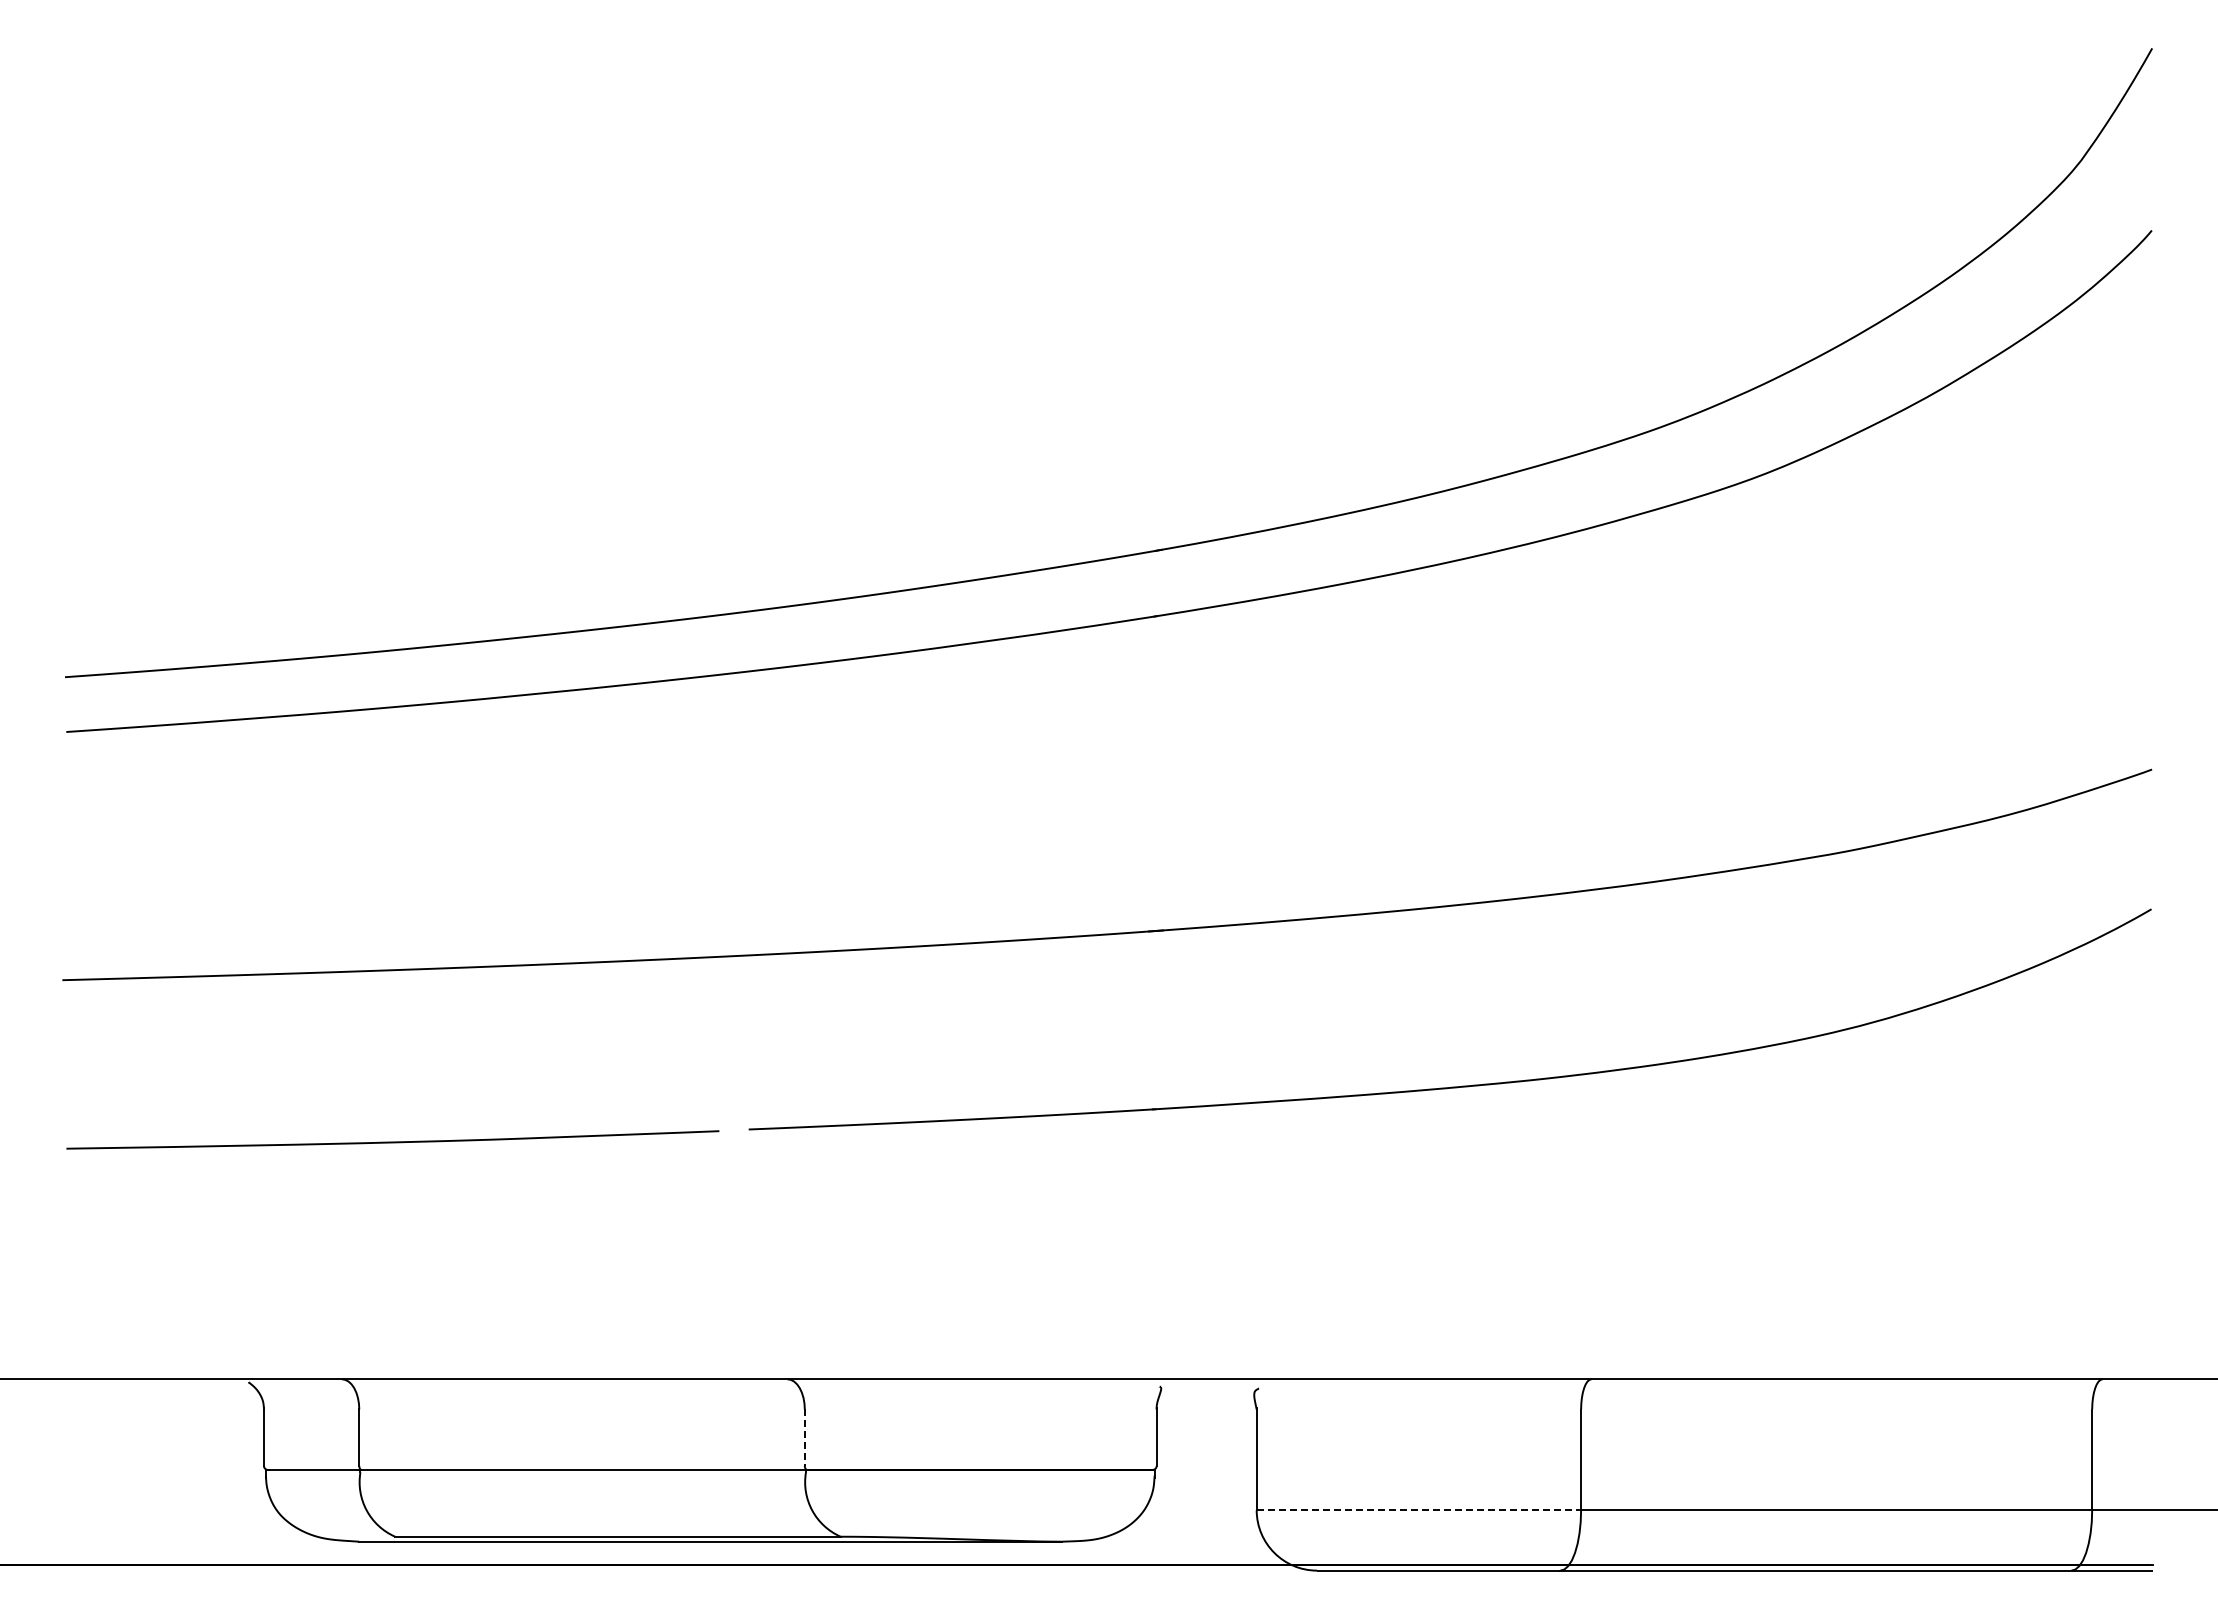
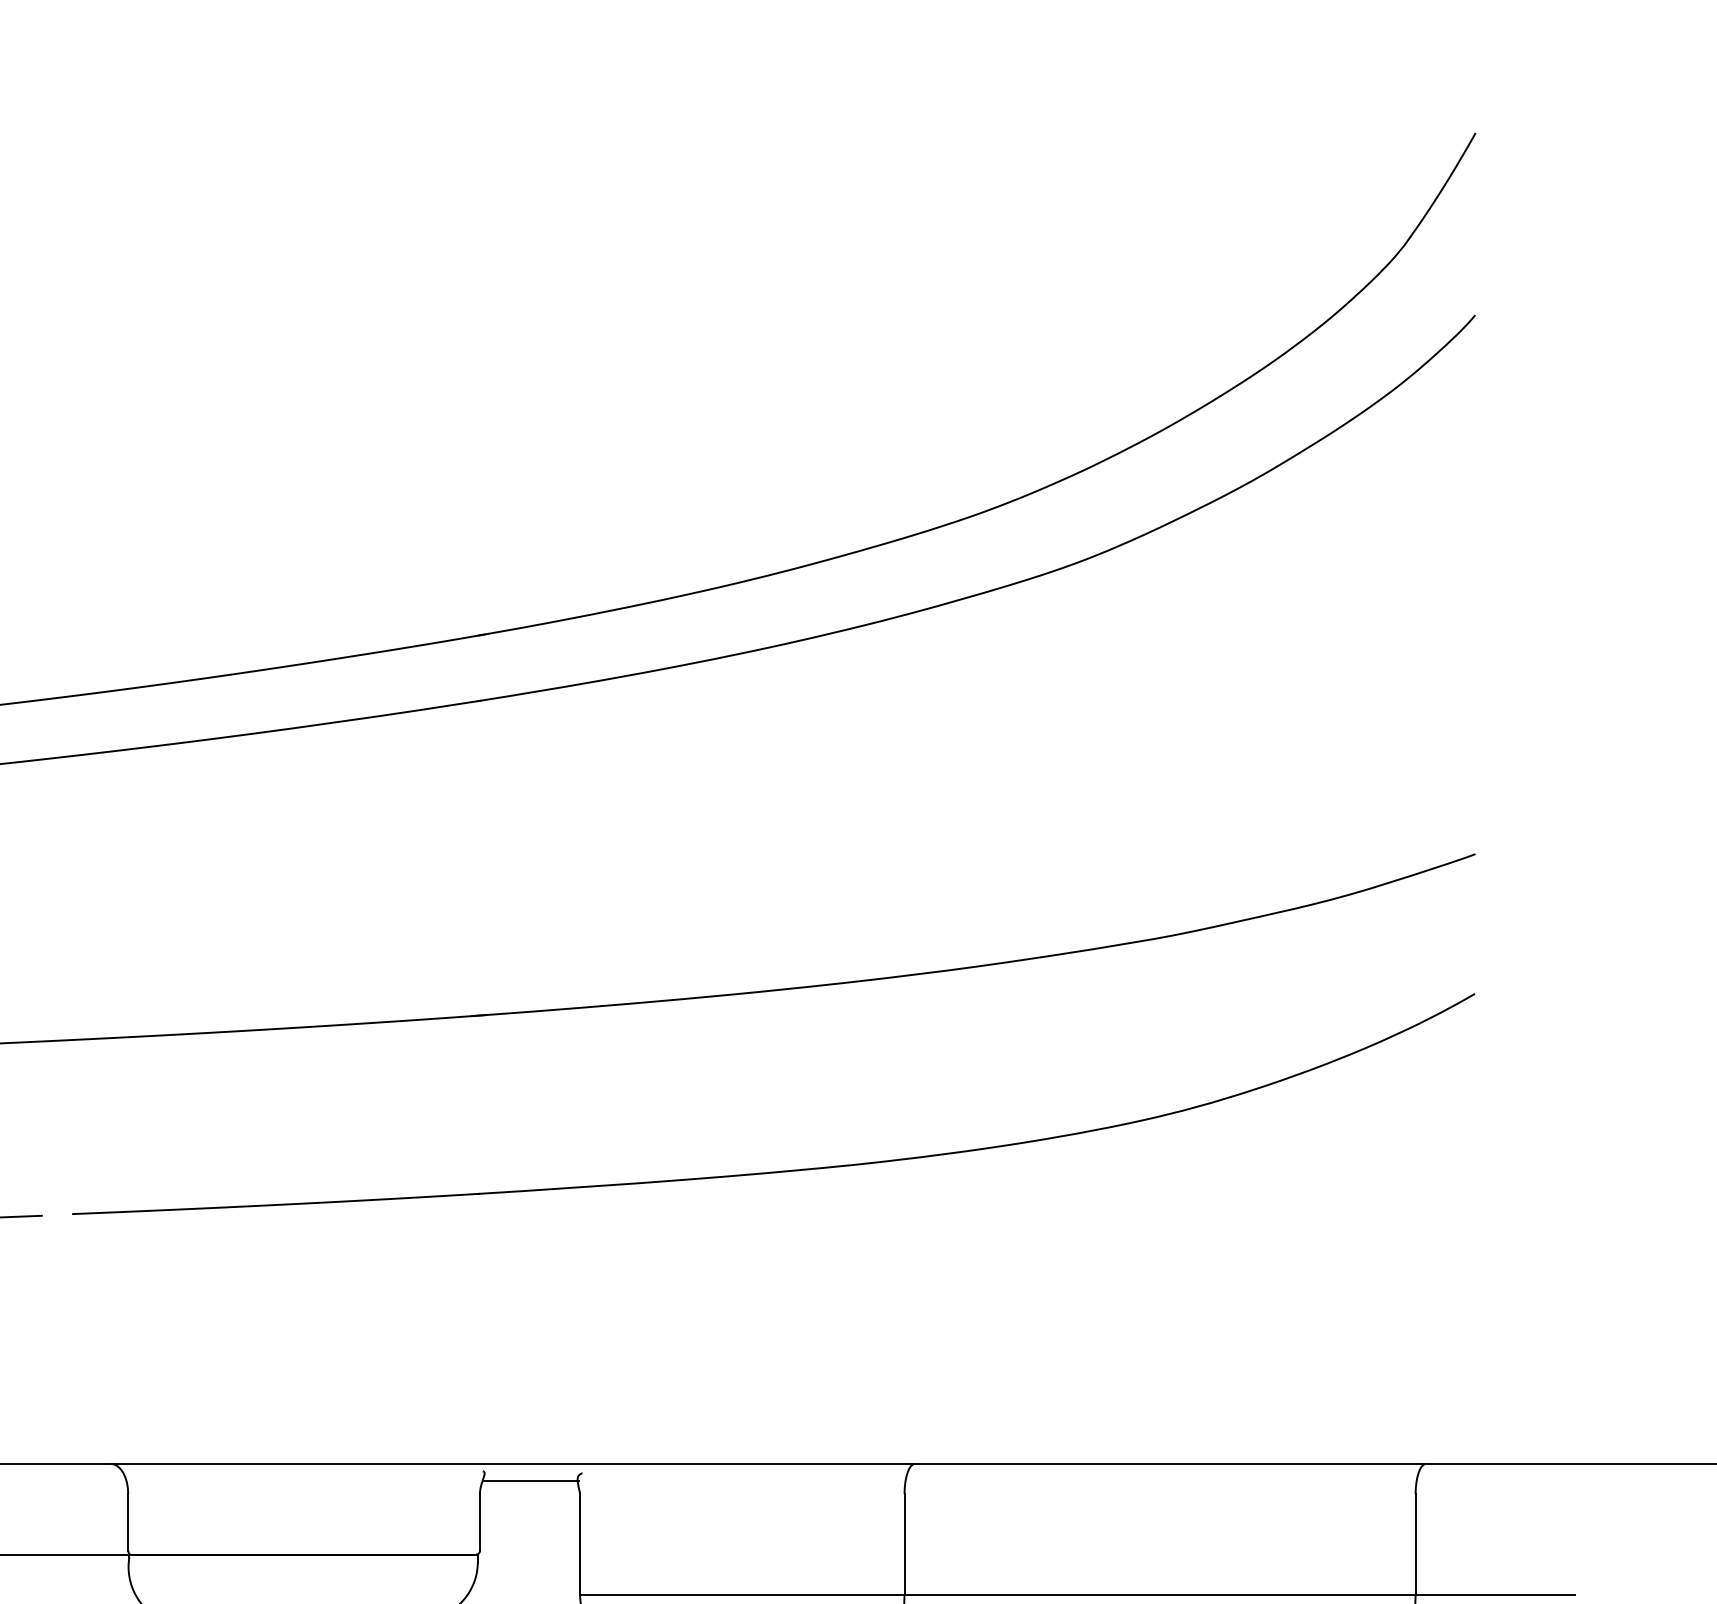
line: (1207, 1396) -> (530, 1481), added
line: (804, 1438) -> (127, 1523), dashed -> solid
line: (1419, 1510) -> (742, 1595), dashed -> solid

